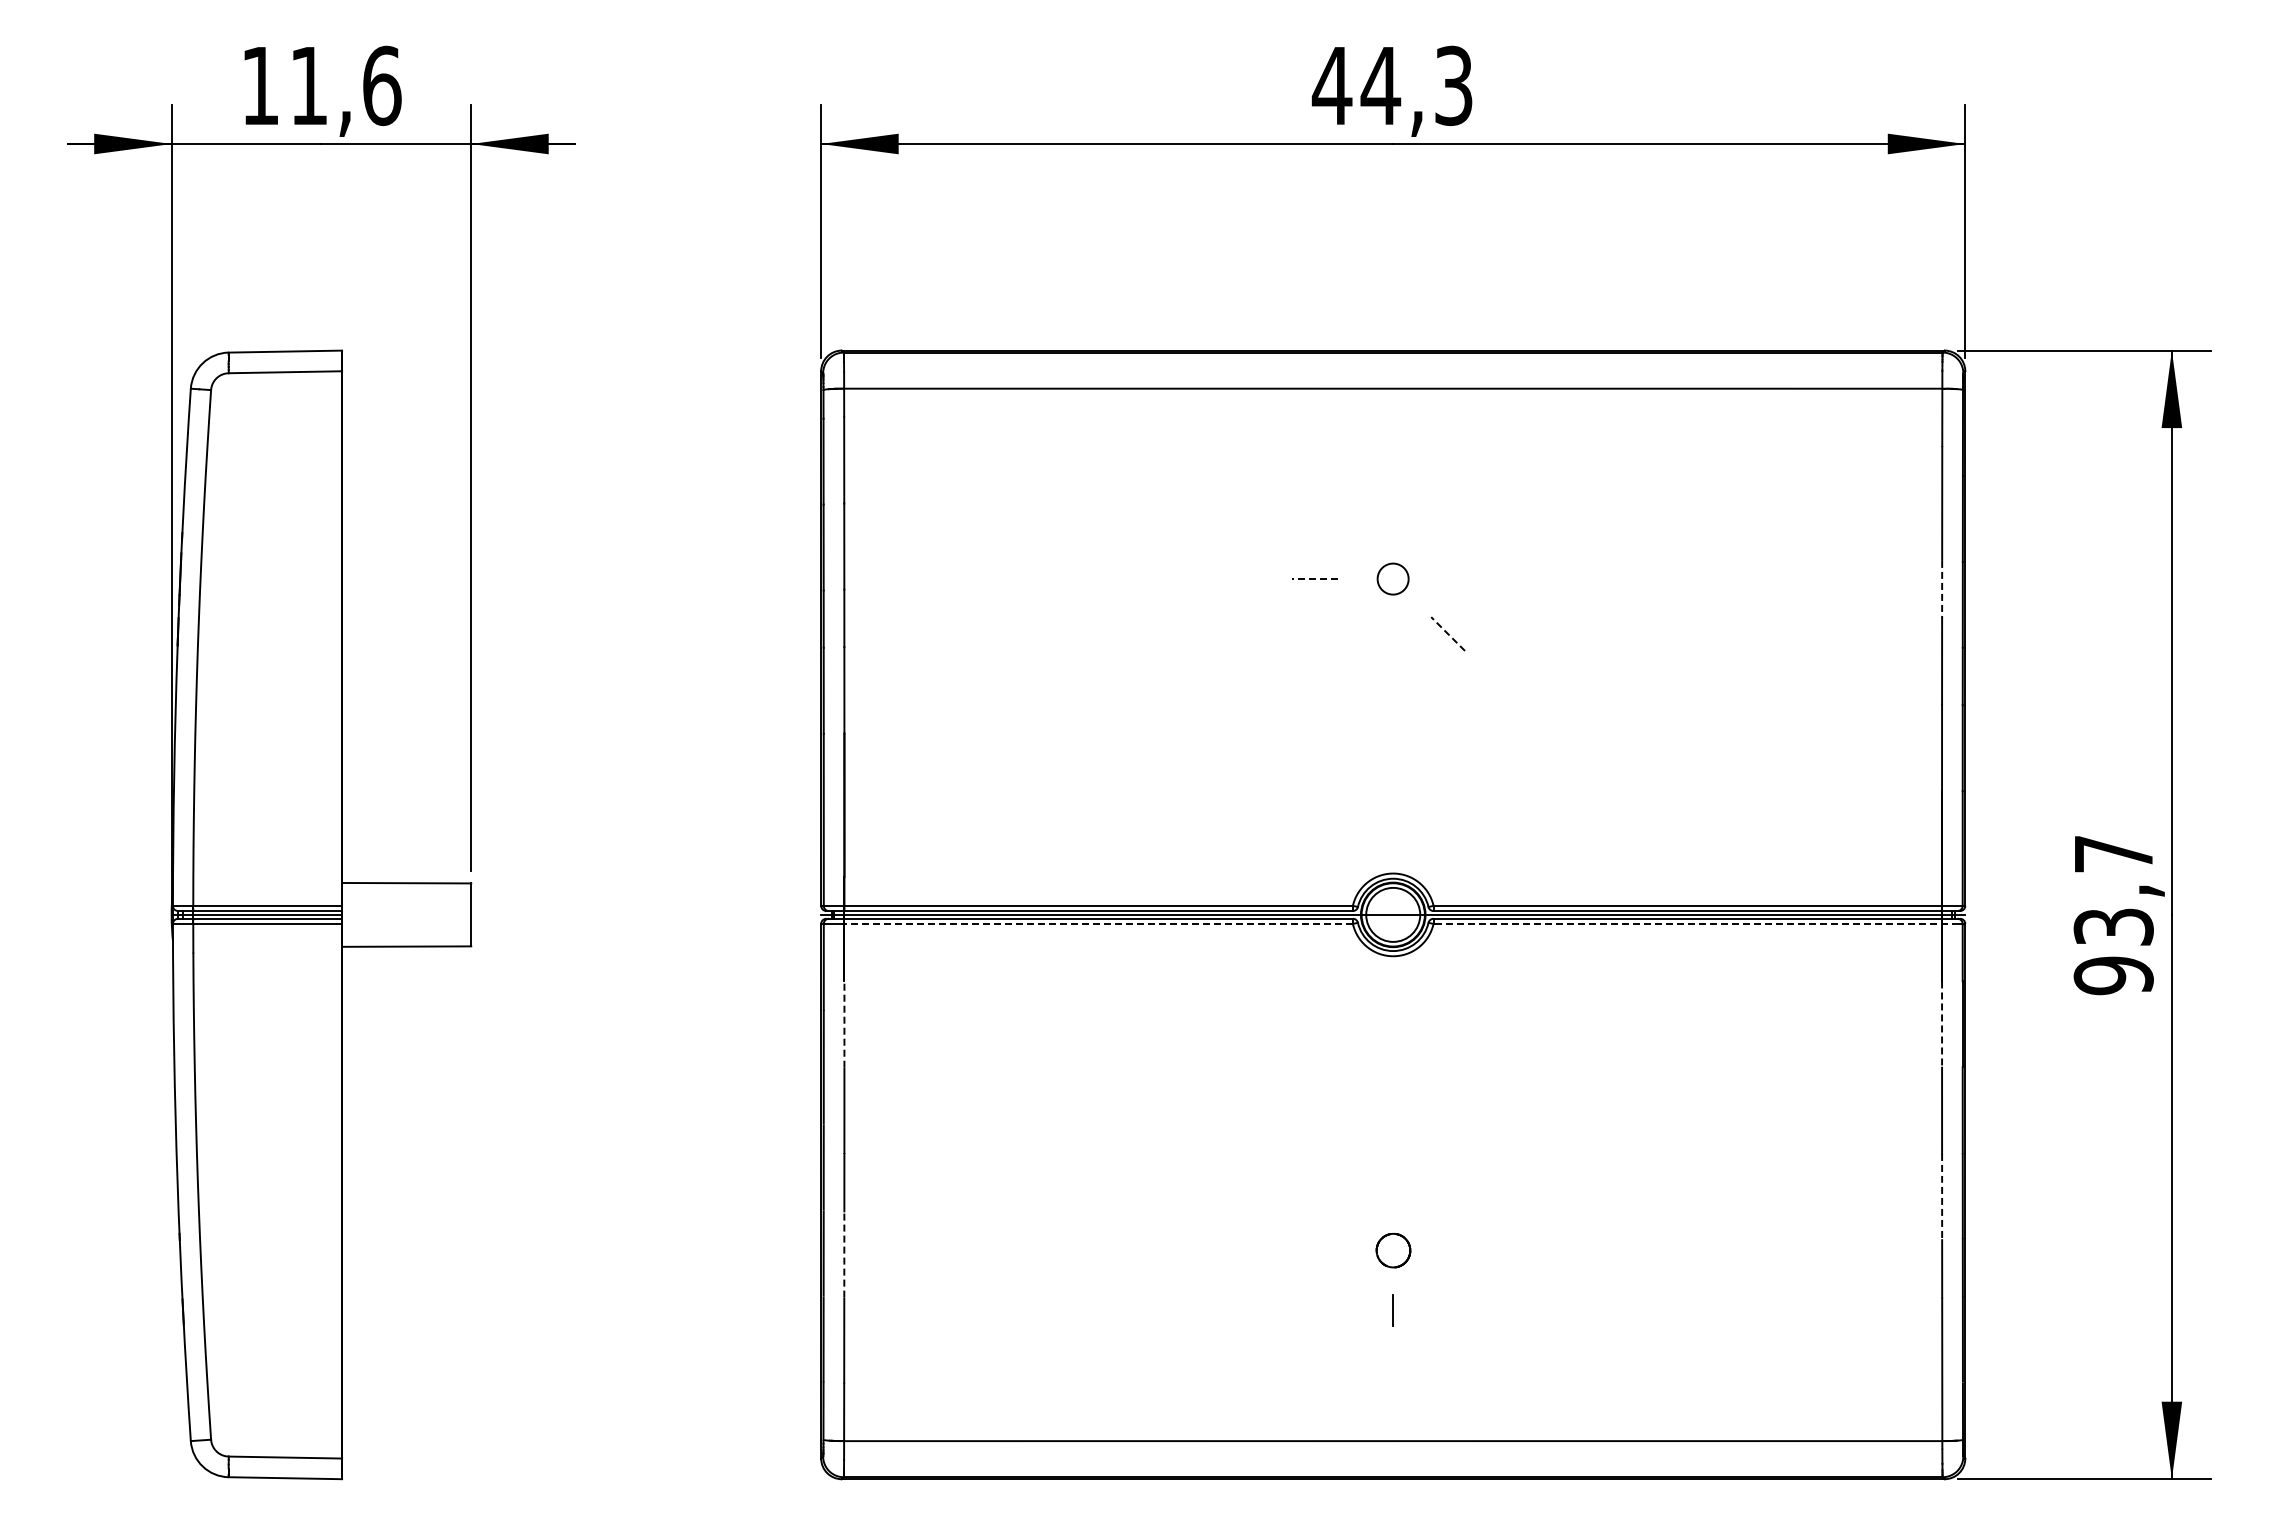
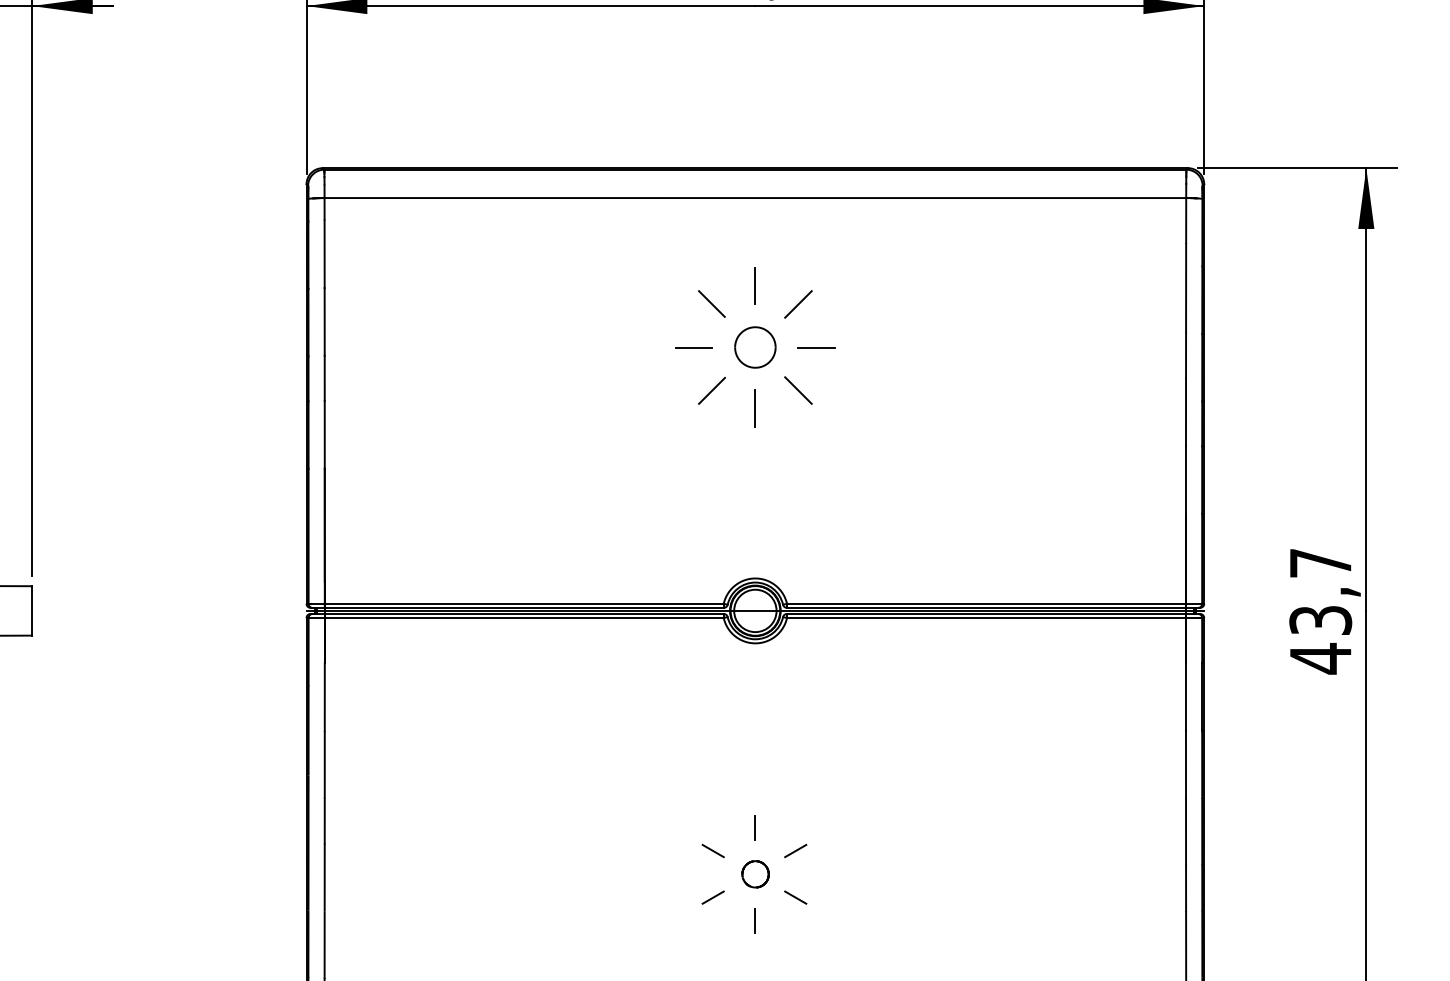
line: (1392, 500) -> (754, 285), added
line: (1337, 523) -> (711, 303), added
line: (1448, 524) -> (798, 304), added
part: (1392, 578) -> (754, 346), size x1.67
line: (1314, 579) -> (693, 347), dashed -> solid
line: (1470, 579) -> (816, 347), added
line: (1942, 589) -> (1186, 355), dashed -> solid
line: (1337, 633) -> (711, 390), added
line: (1448, 634) -> (798, 390), dashed -> solid
line: (1393, 656) -> (755, 408), added
line: (1097, 923) -> (523, 617), dashed -> solid
line: (1696, 923) -> (993, 617), dashed -> solid
text: (2113, 975) -> (1320, 658), 93,7 -> 43,7
line: (844, 1024) -> (324, 696), dashed -> solid
line: (1942, 1025) -> (1186, 697), dashed -> solid
line: (1393, 1190) -> (755, 827), added
line: (1942, 1196) -> (1186, 831), dashed -> solid
line: (1339, 1220) -> (713, 850), added
line: (1444, 1220) -> (795, 850), added
line: (844, 1255) -> (324, 878), dashed -> solid
line: (1339, 1280) -> (713, 897), added
line: (1444, 1280) -> (795, 897), added

